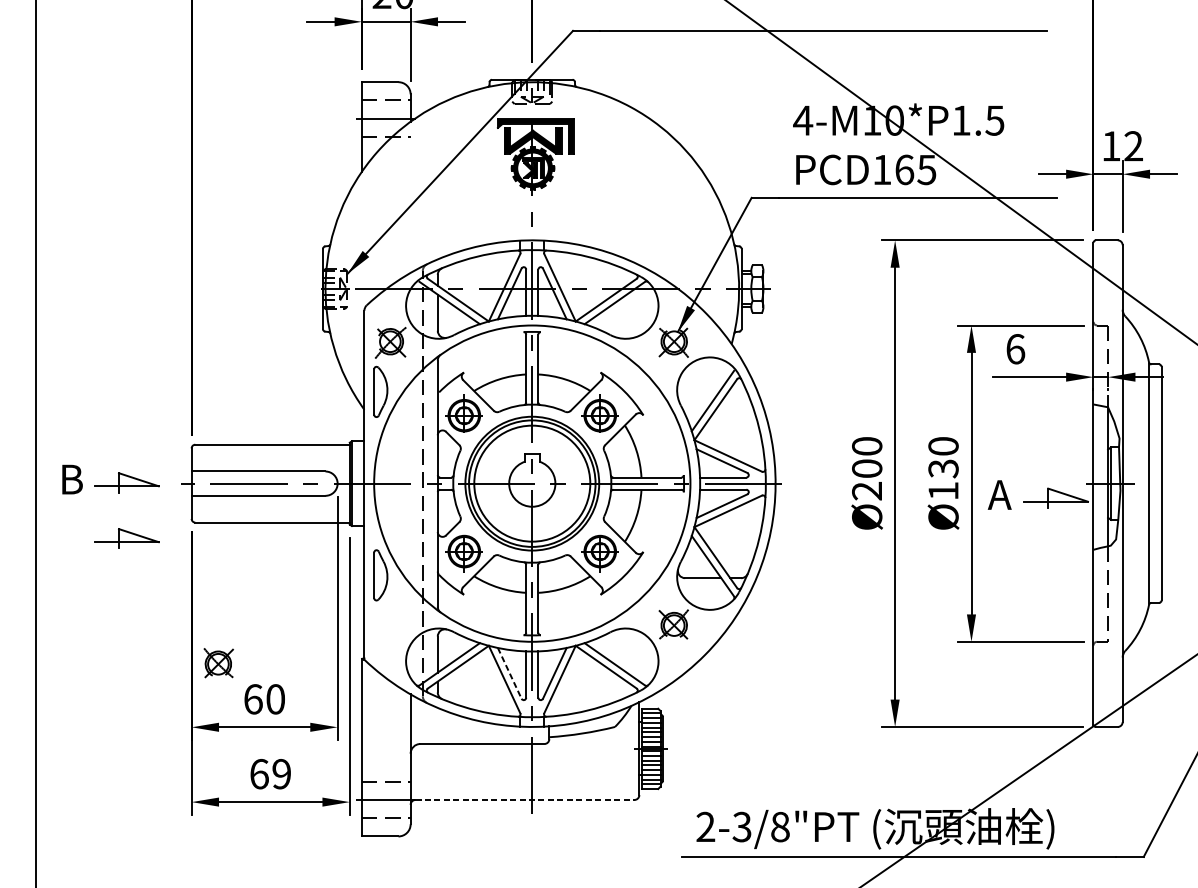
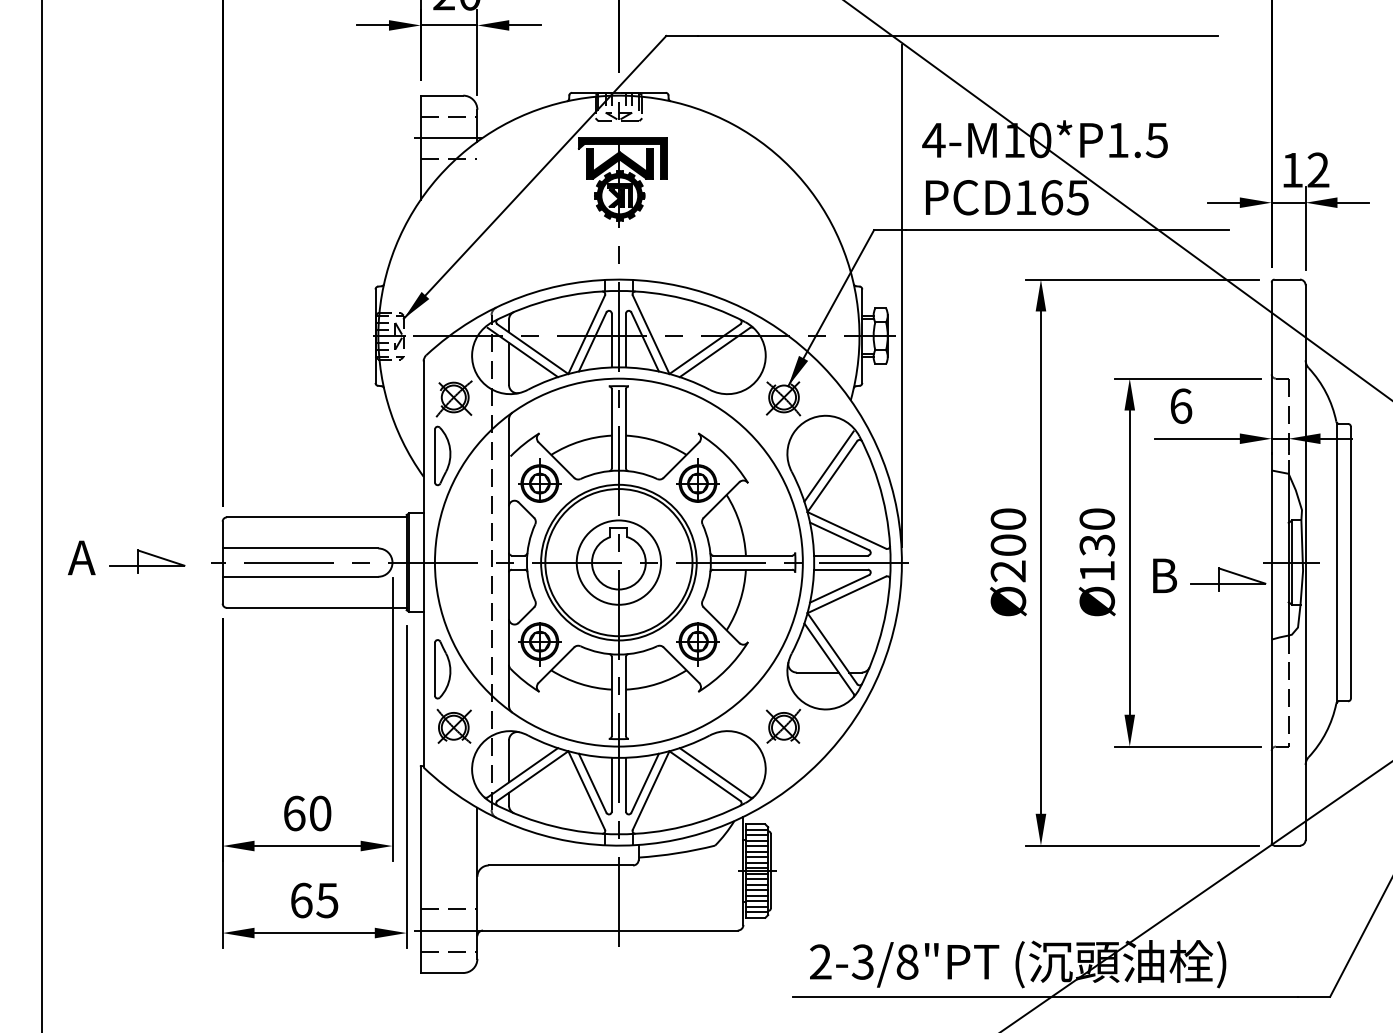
line: (775, 254) -> (901, 296), added
text: (71, 479) -> (82, 557), B -> A
circle: (531, 483) -> (618, 562), size x0.62
text: (999, 494) -> (1162, 575), A -> B
part: (127, 538) -> (147, 626), removed
part: (218, 662) -> (453, 725), moved
line: (509, 673) -> (592, 783), dashed -> solid
text: (281, 774) -> (327, 900), 69 -> 65
line: (525, 799) -> (610, 930), dashed -> solid

